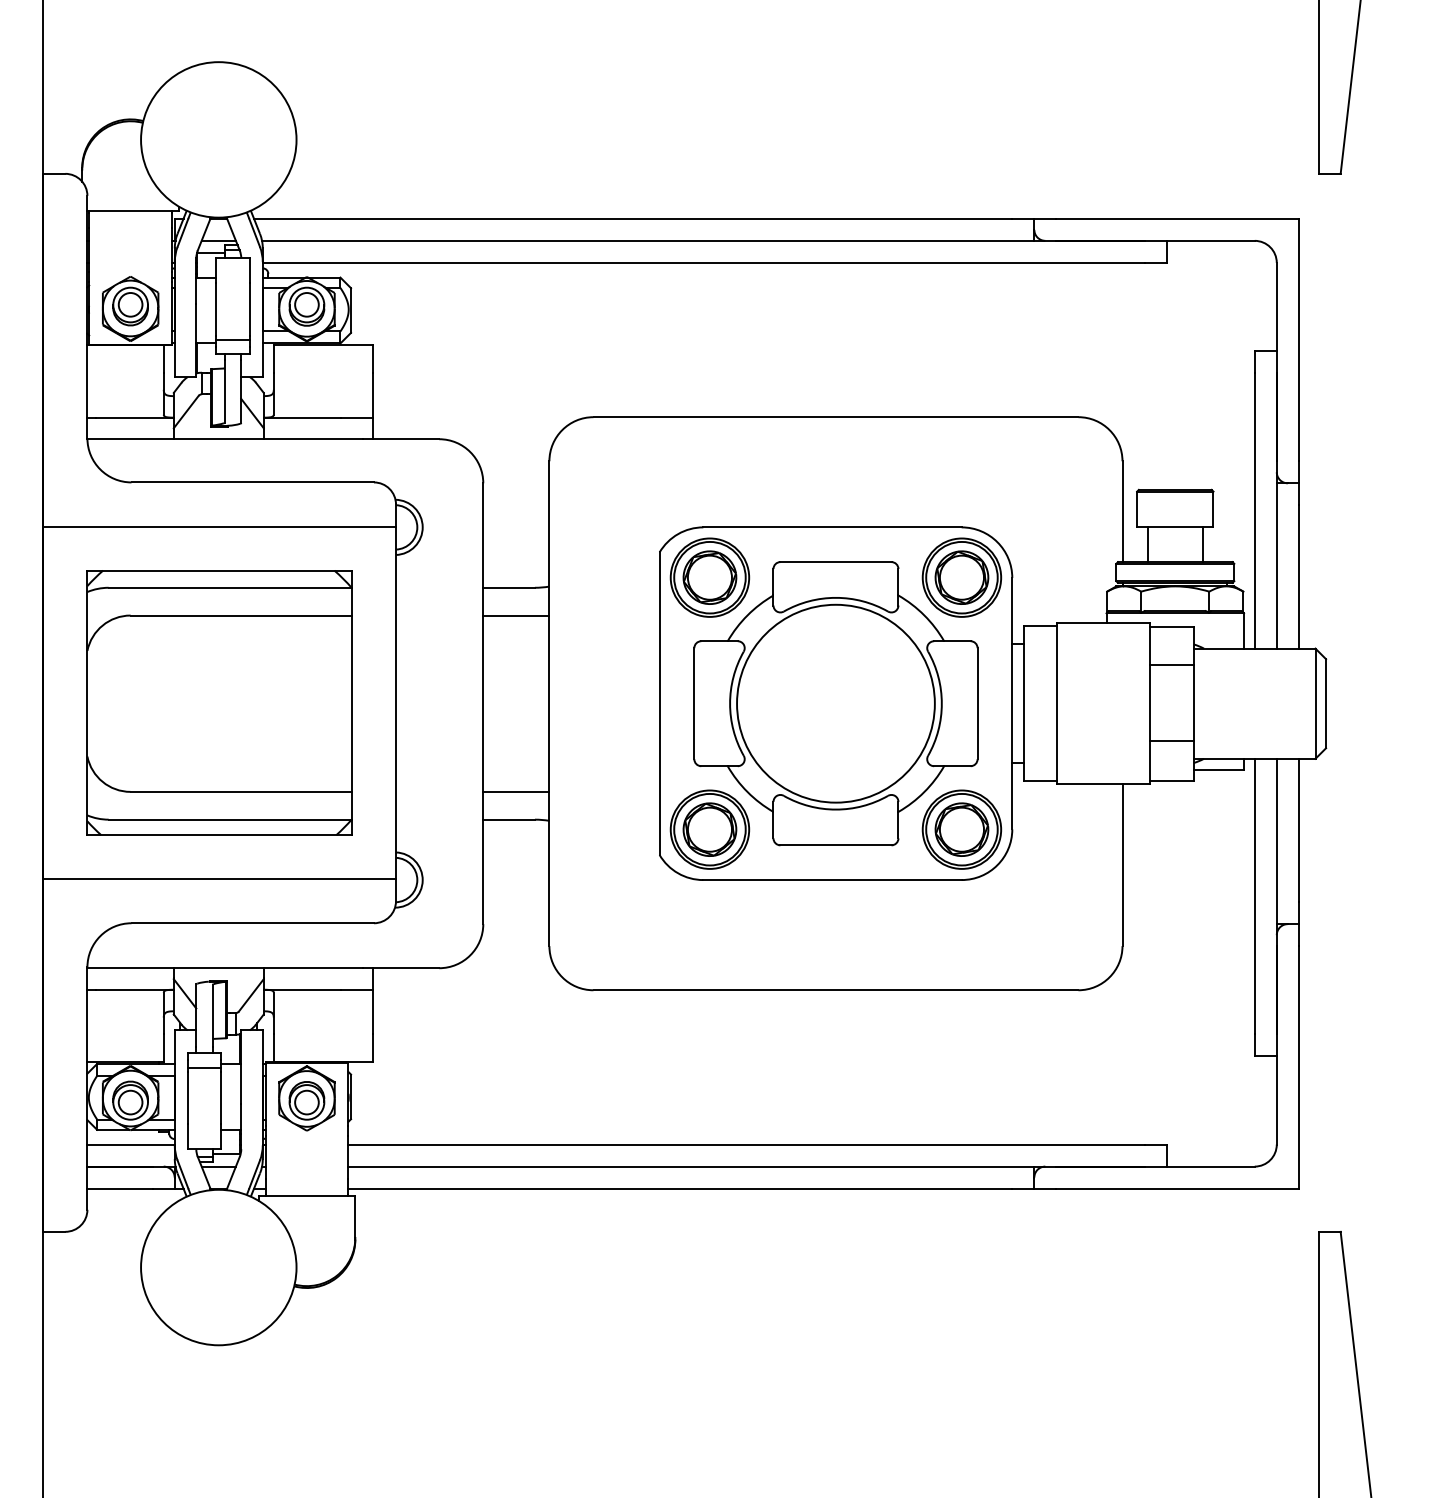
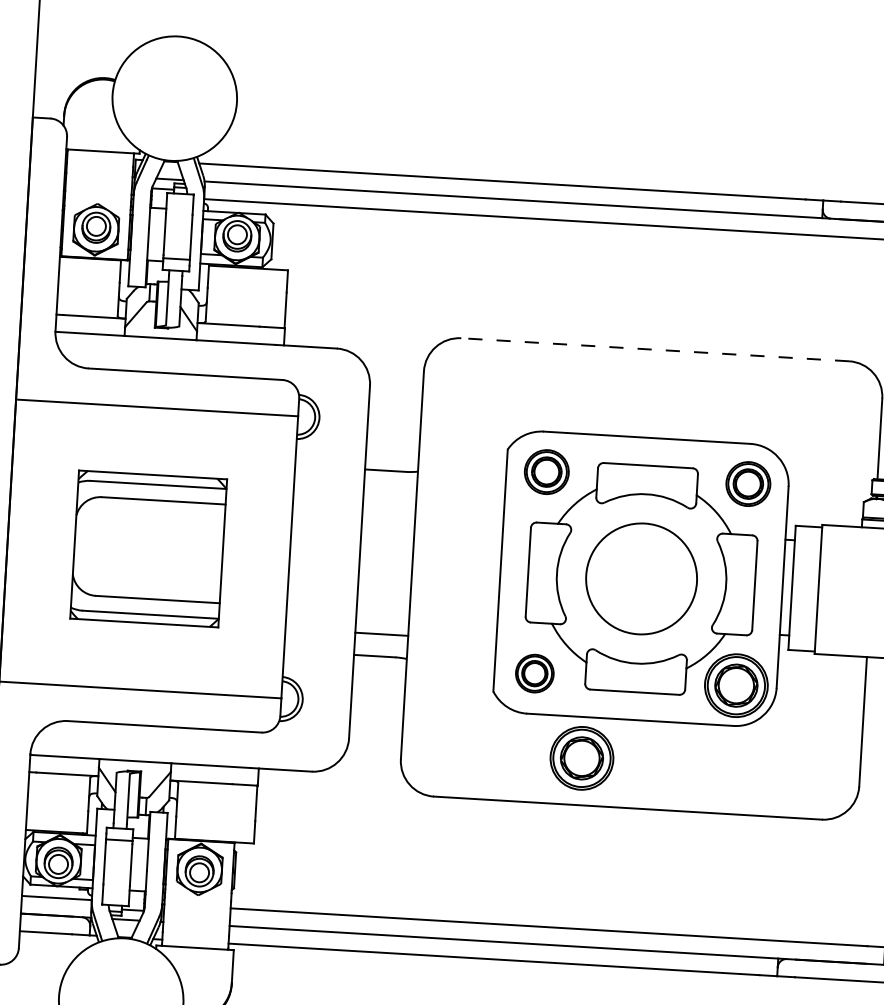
line: (835, 417) -> (654, 350), solid -> dashed
part: (709, 577) -> (546, 471), size x0.7
part: (961, 577) -> (748, 483), size x0.7
line: (516, 615) -> (390, 493), removed
part: (219, 702) -> (148, 548), size x0.7
circle: (835, 703) -> (641, 578), size x0.7
part: (709, 829) -> (534, 673), size x0.6
part: (774, 931) -> (581, 758), added

